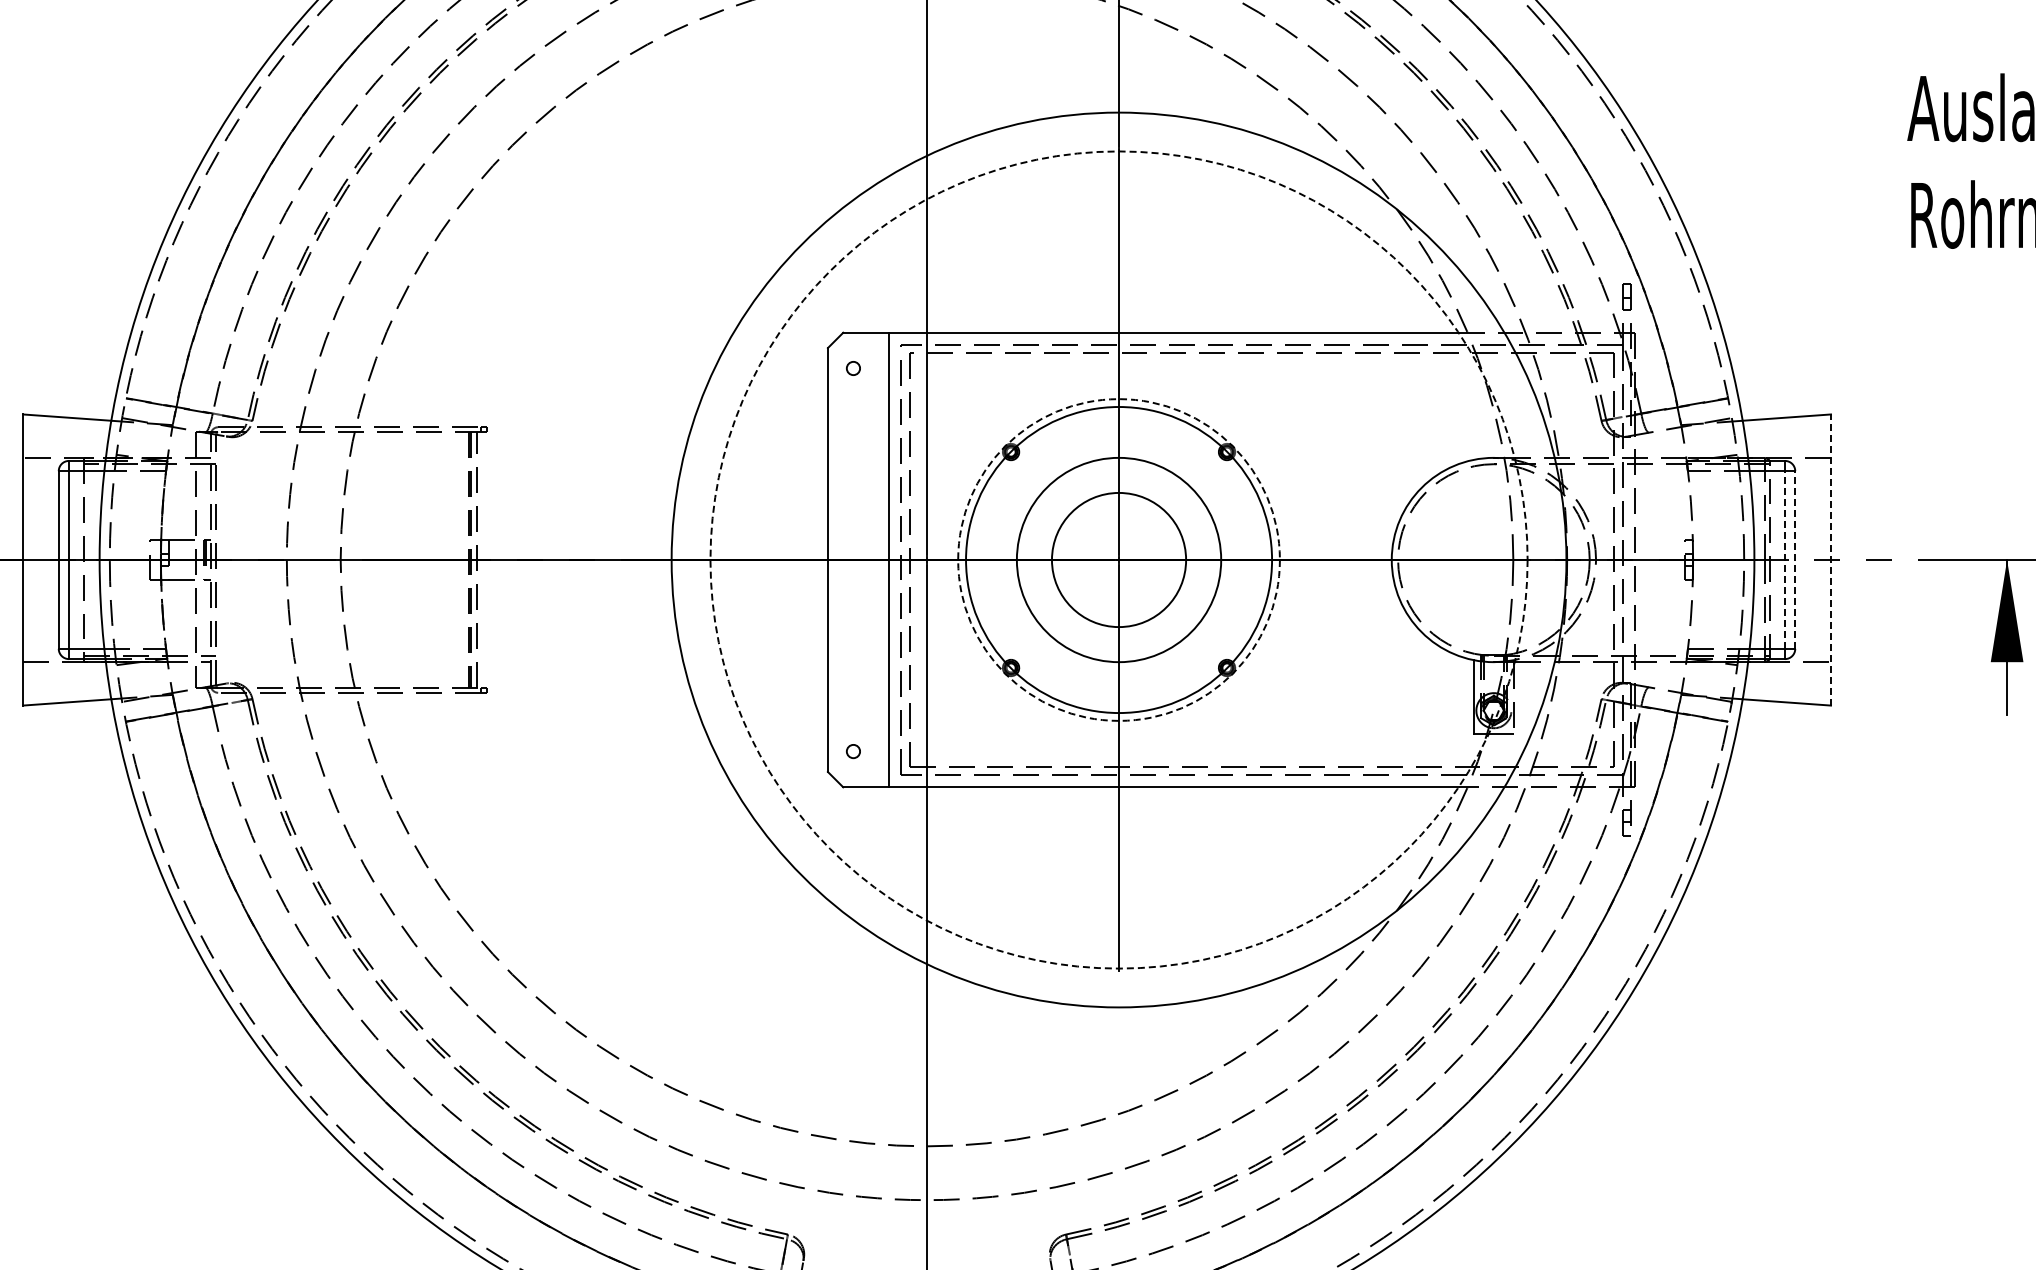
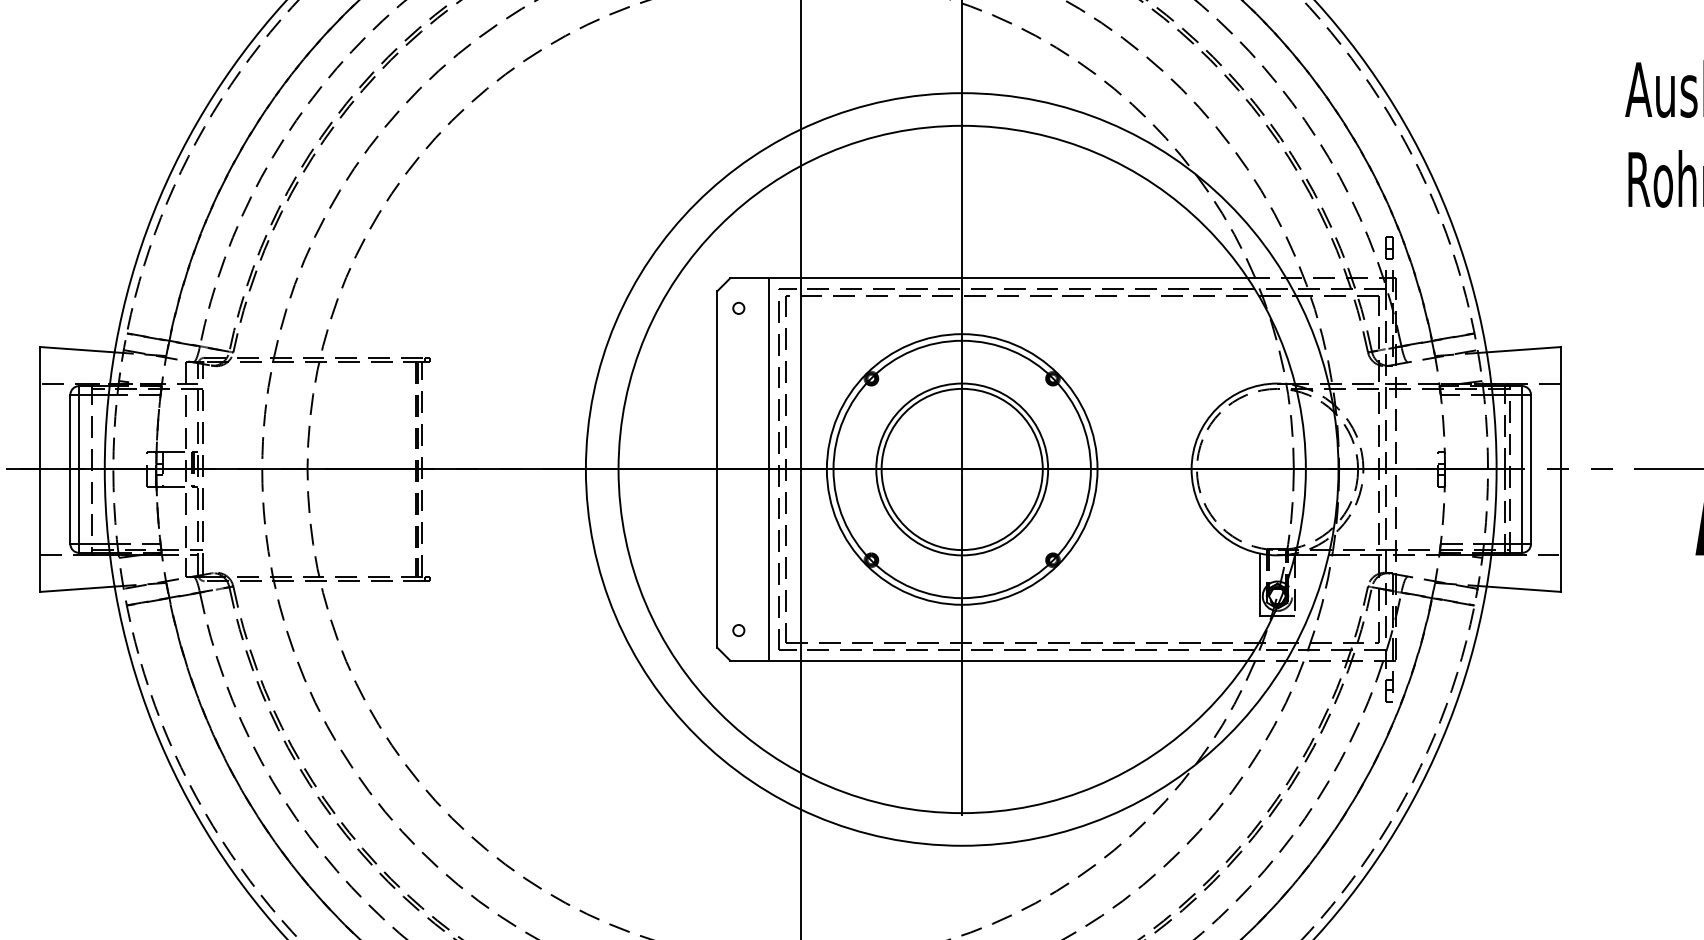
circle: (1118, 559) -> (961, 469), dashed -> solid
circle: (1118, 559) -> (961, 469), dashed -> solid
circle: (1118, 559) -> (961, 469), size x1.43
line: (1785, 560) -> (1522, 469), dashed -> solid
line: (1795, 560) -> (1531, 469), dashed -> solid
line: (1831, 560) -> (1561, 469), dashed -> solid

